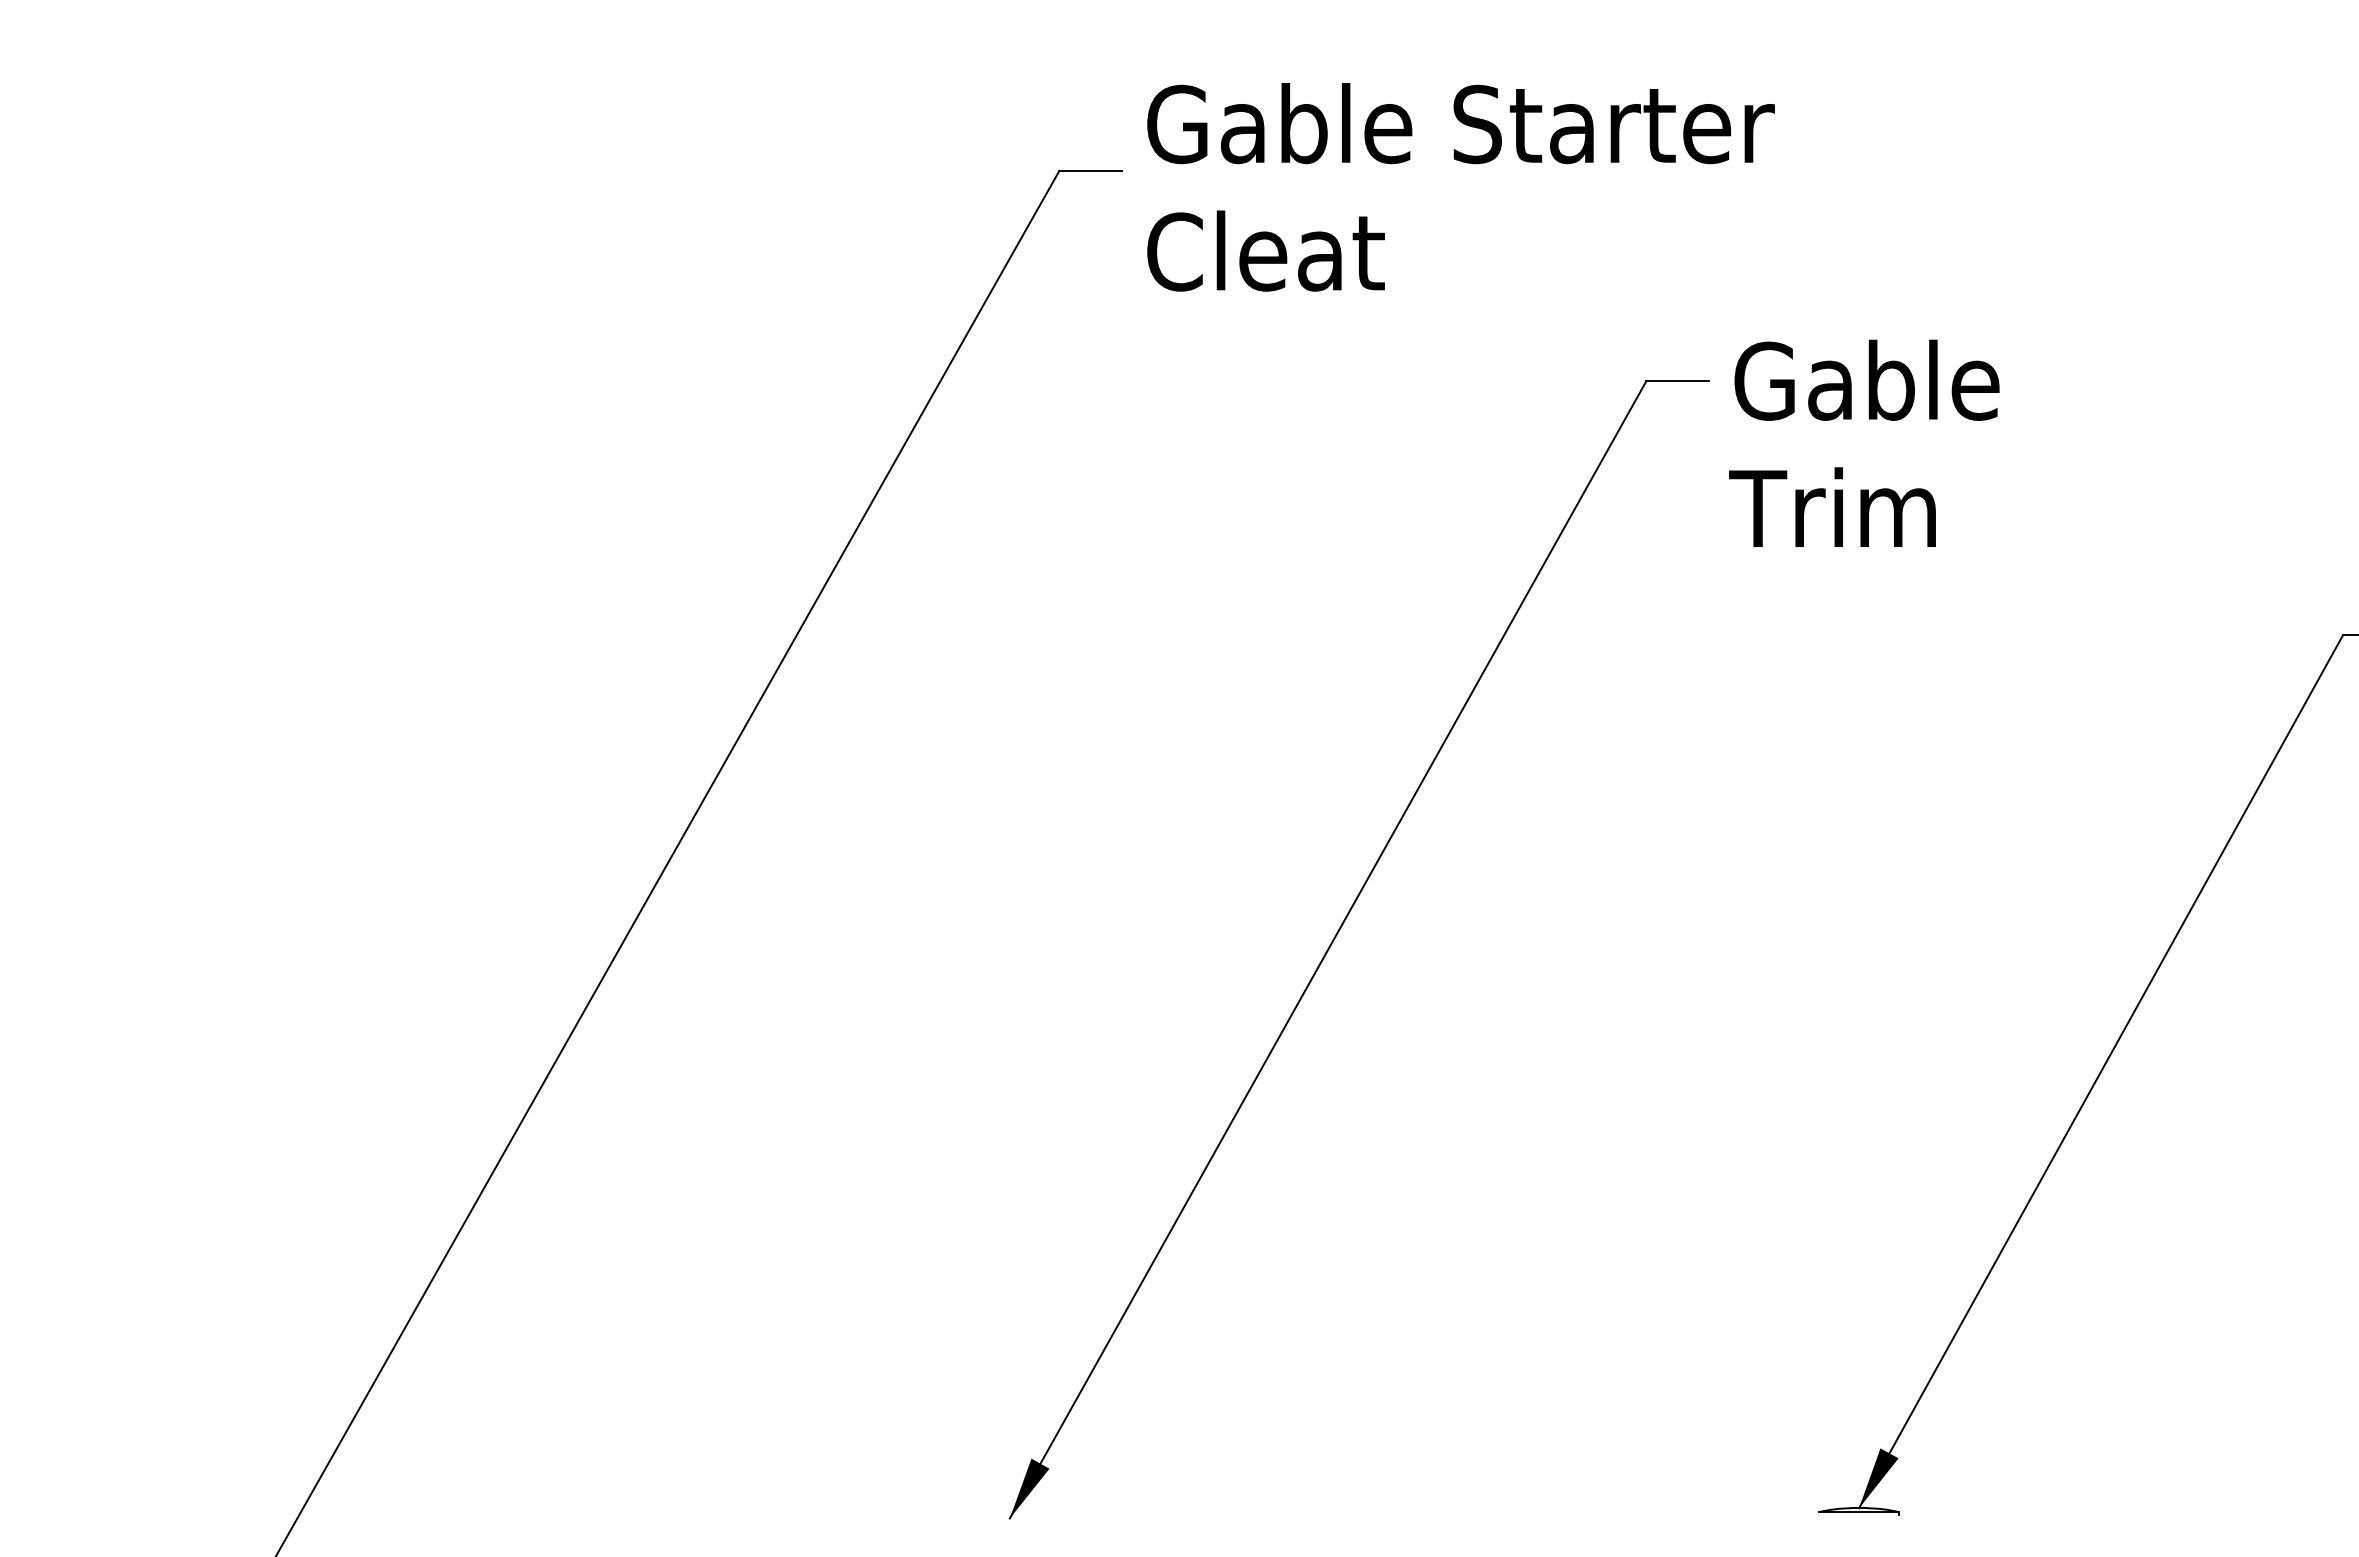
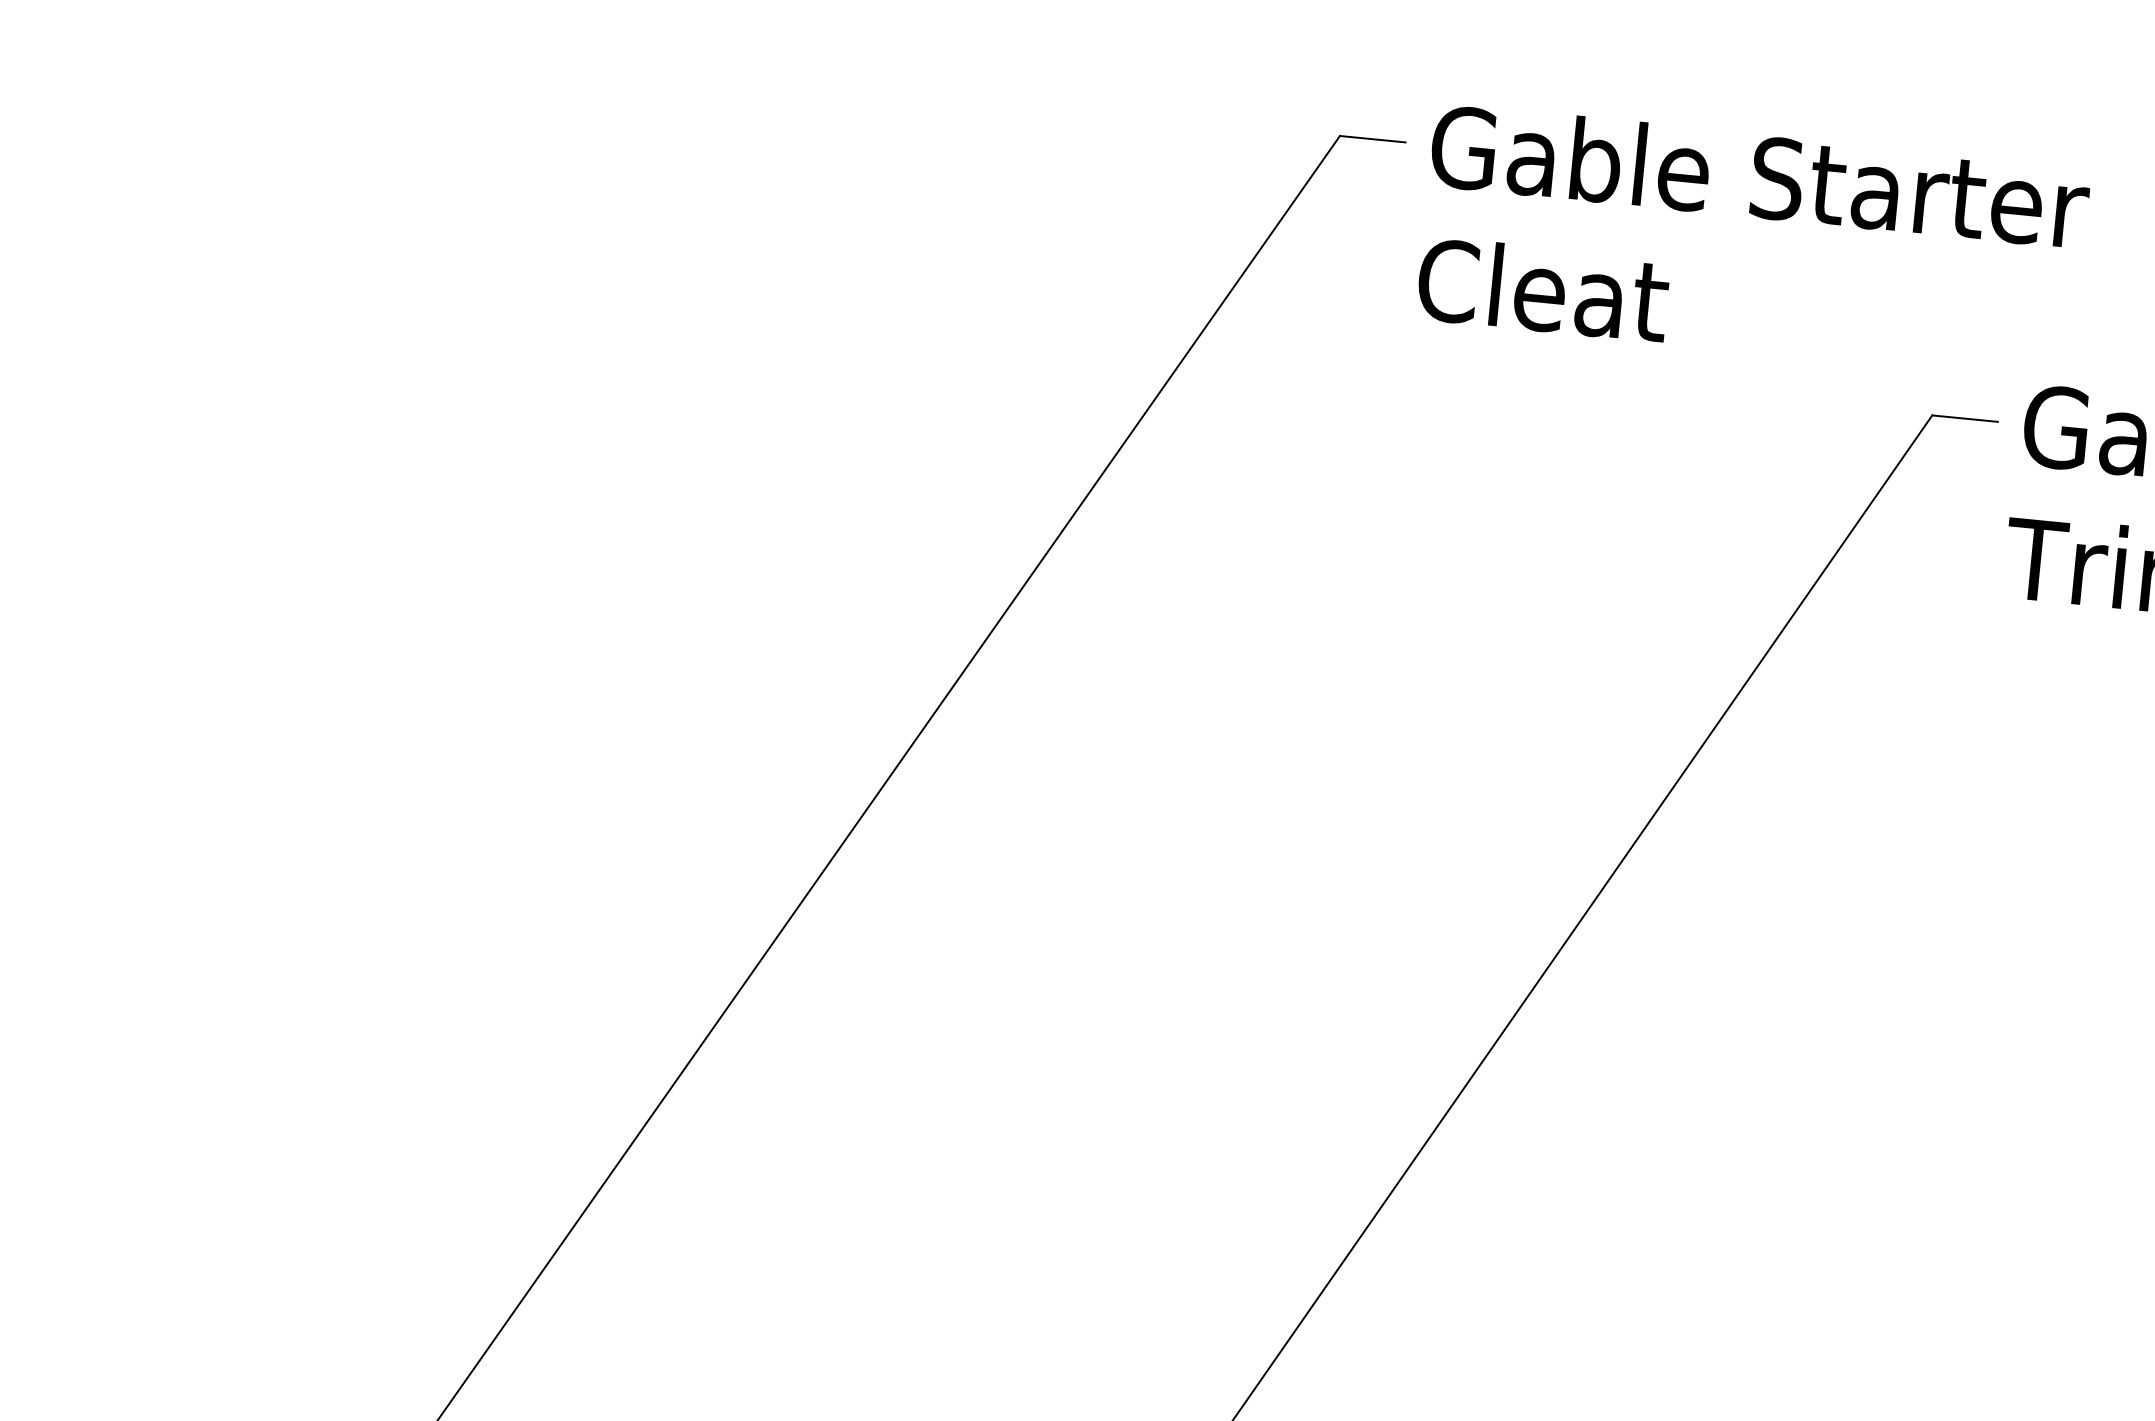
text: (1460, 187) -> (1753, 243), moved

